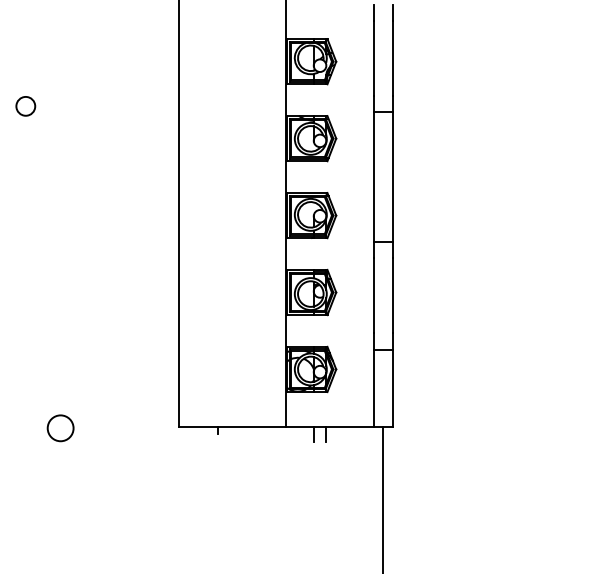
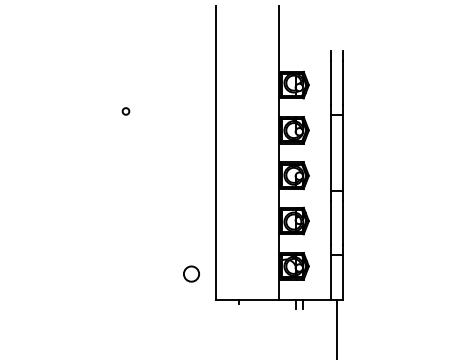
circle: (24, 106) -> (125, 111), size x0.6
circle: (60, 427) -> (191, 273), moved

